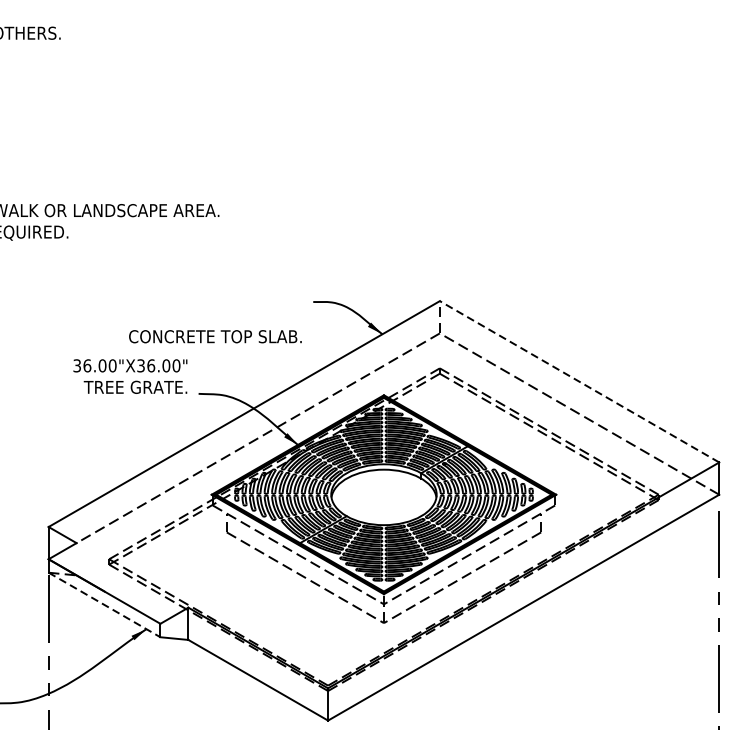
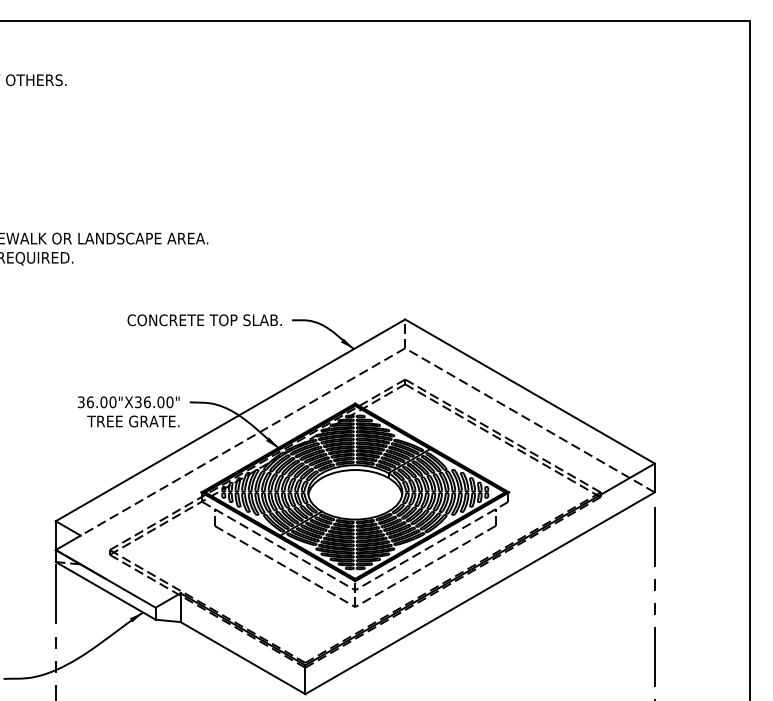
text: (215, 336) -> (204, 320), moved
text: (130, 376) -> (128, 411), moved
line: (579, 381) -> (529, 391), dashed -> solid
line: (104, 604) -> (105, 590), dashed -> solid

